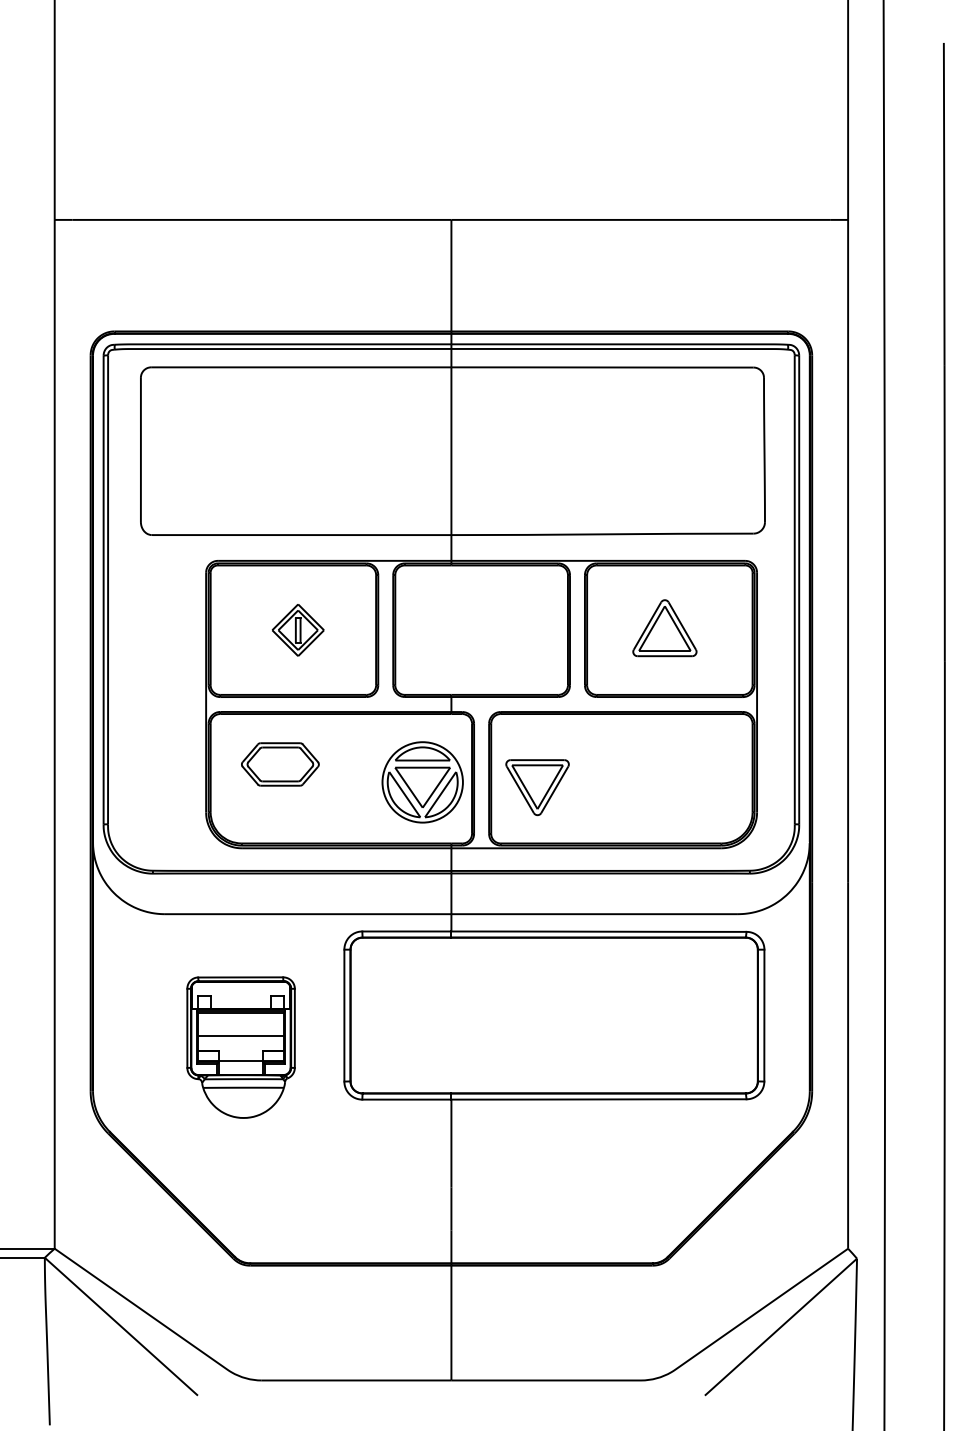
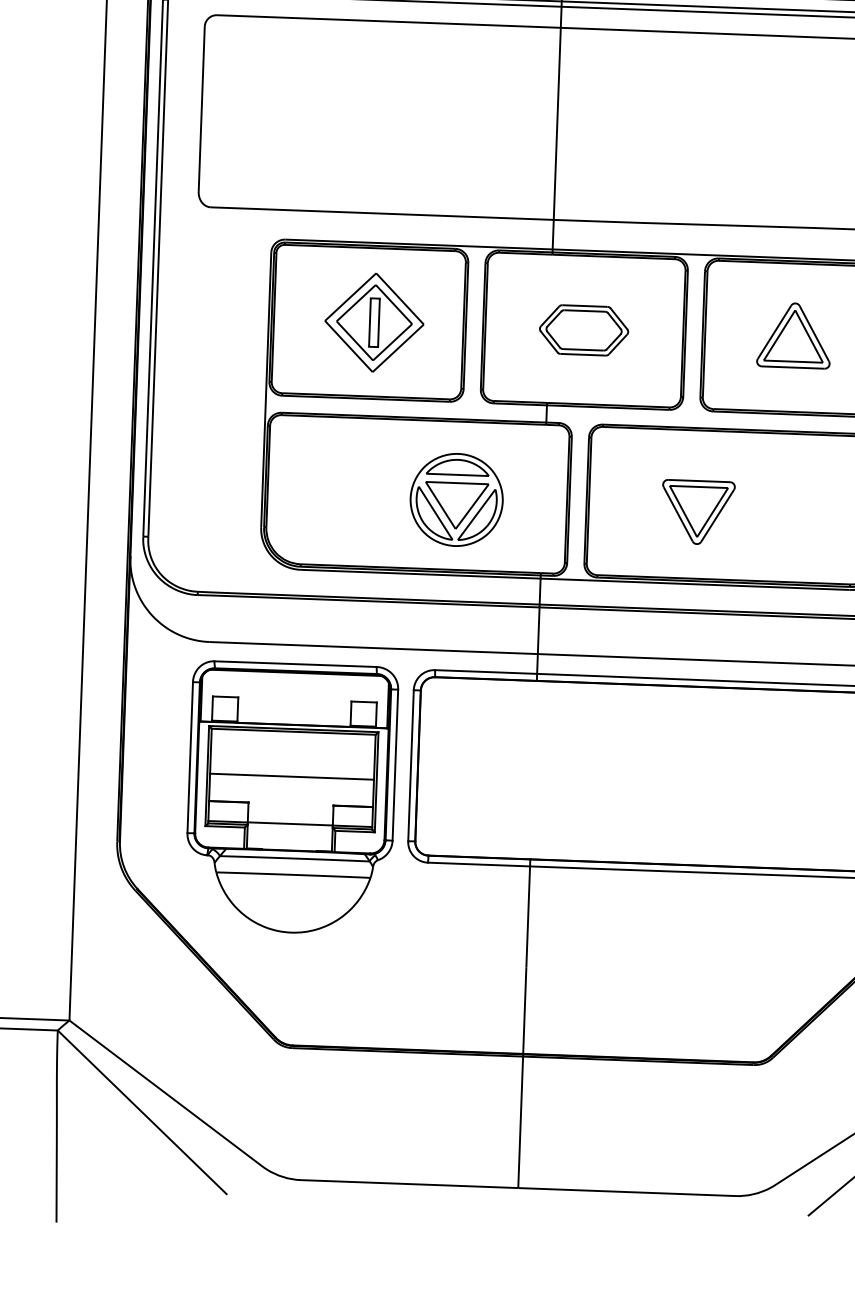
part: (297, 629) -> (373, 321), size x1.67
part: (280, 764) -> (584, 330), moved
part: (422, 782) -> (456, 500), moved
part: (537, 787) -> (697, 512), moved
part: (240, 1047) -> (290, 797), size x1.67

